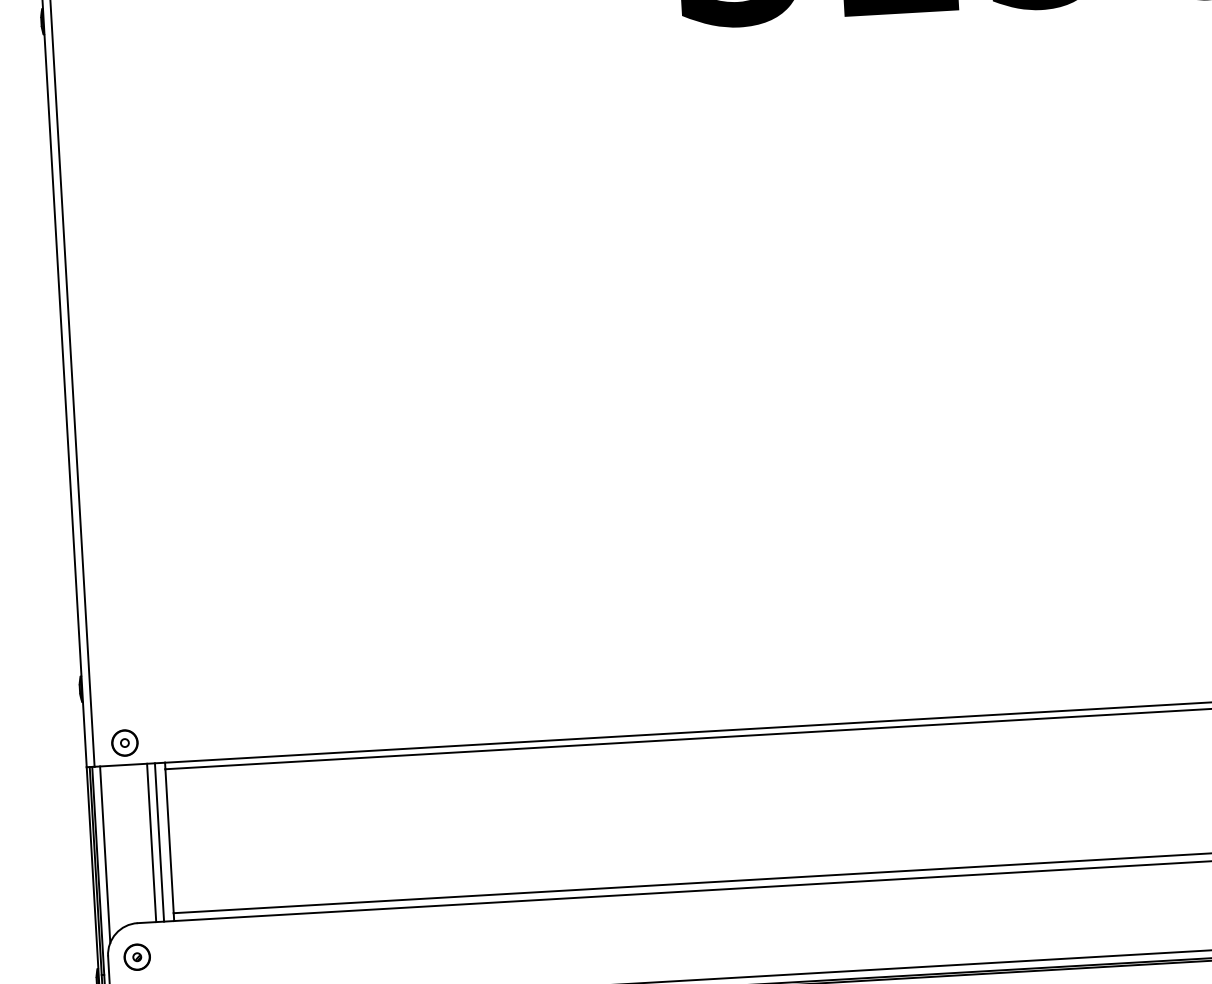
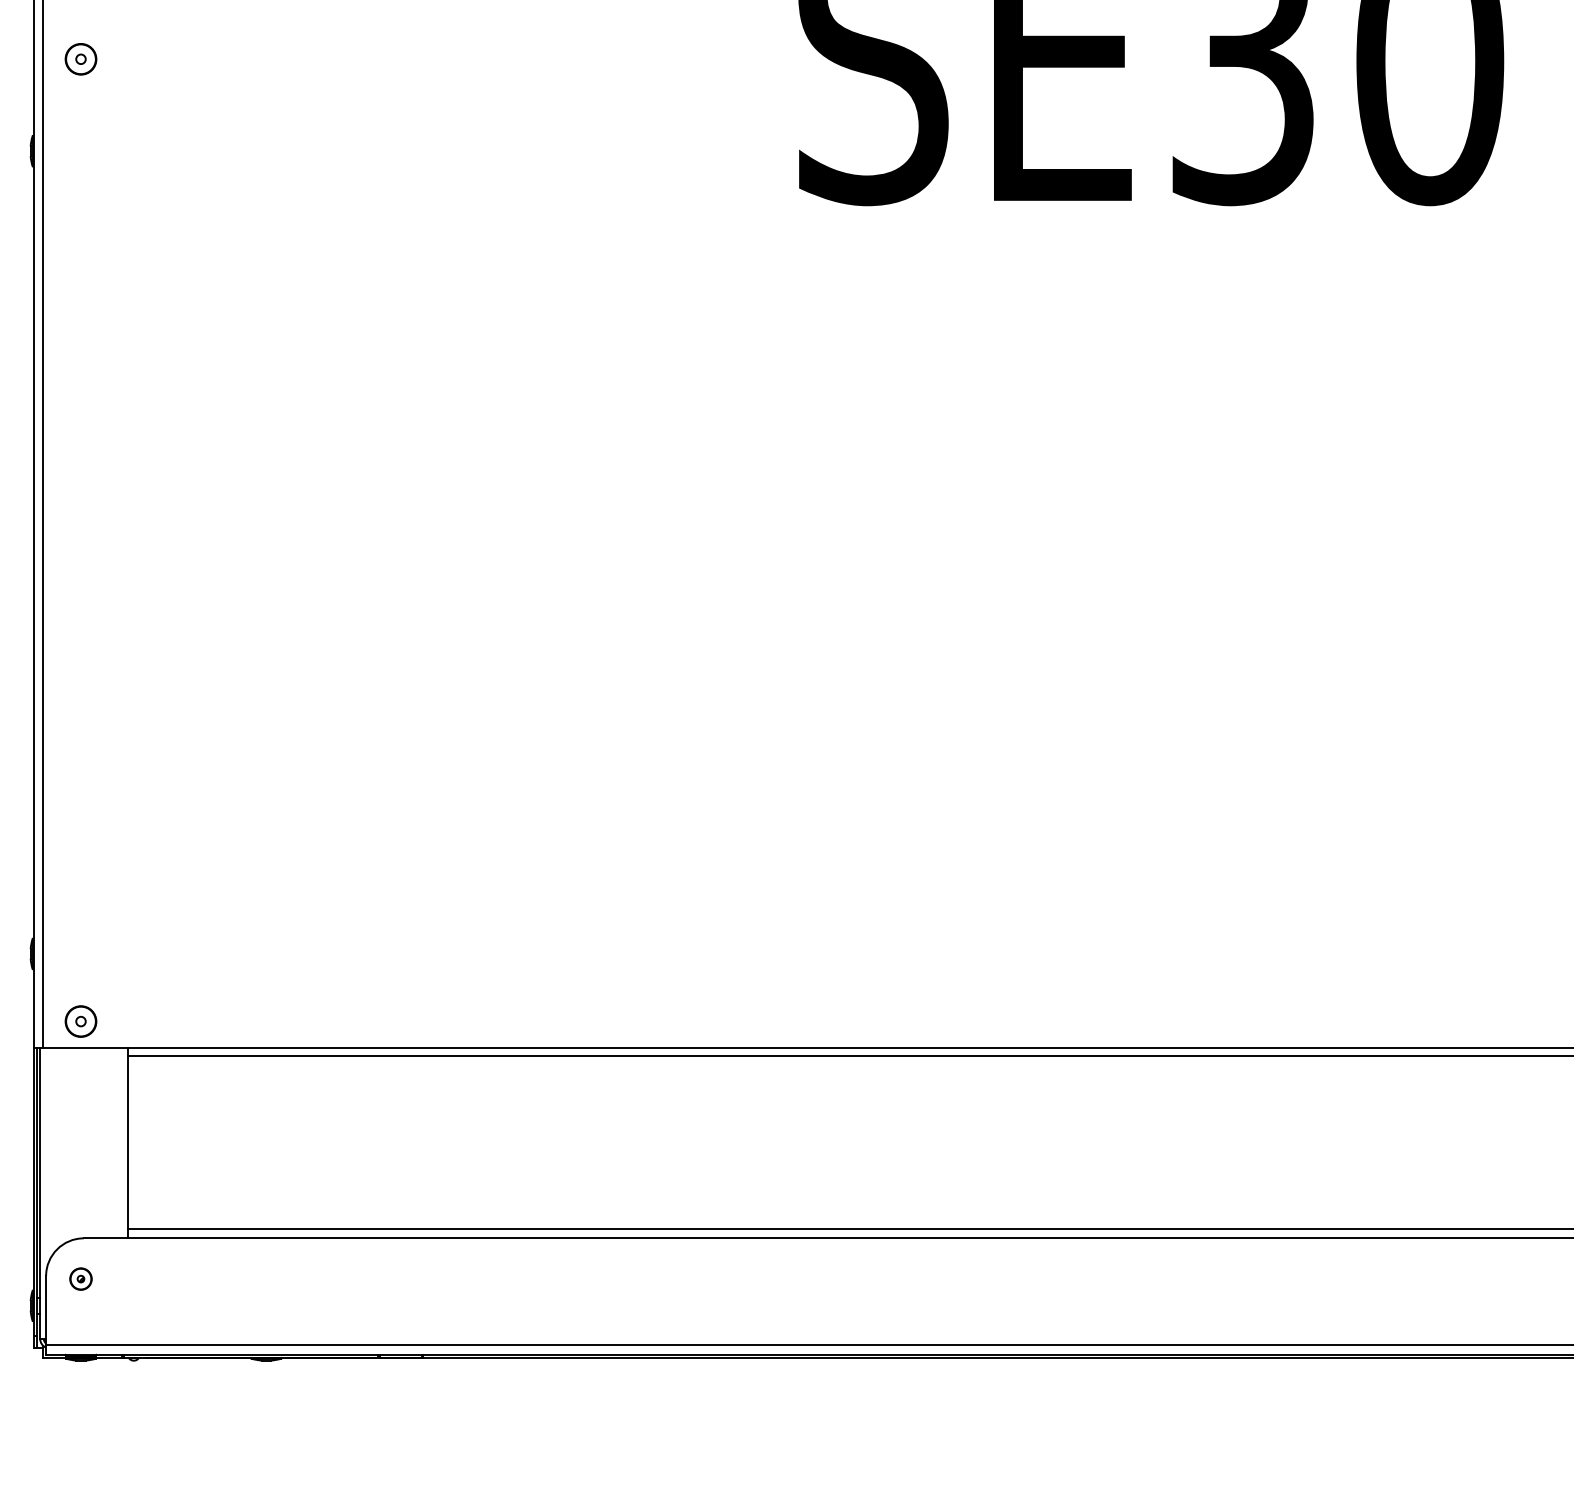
line: (159, 841) -> (115, 1142), removed
line: (151, 842) -> (106, 1142), removed
line: (105, 854) -> (49, 1153), removed
part: (136, 956) -> (80, 1278), size x0.7

